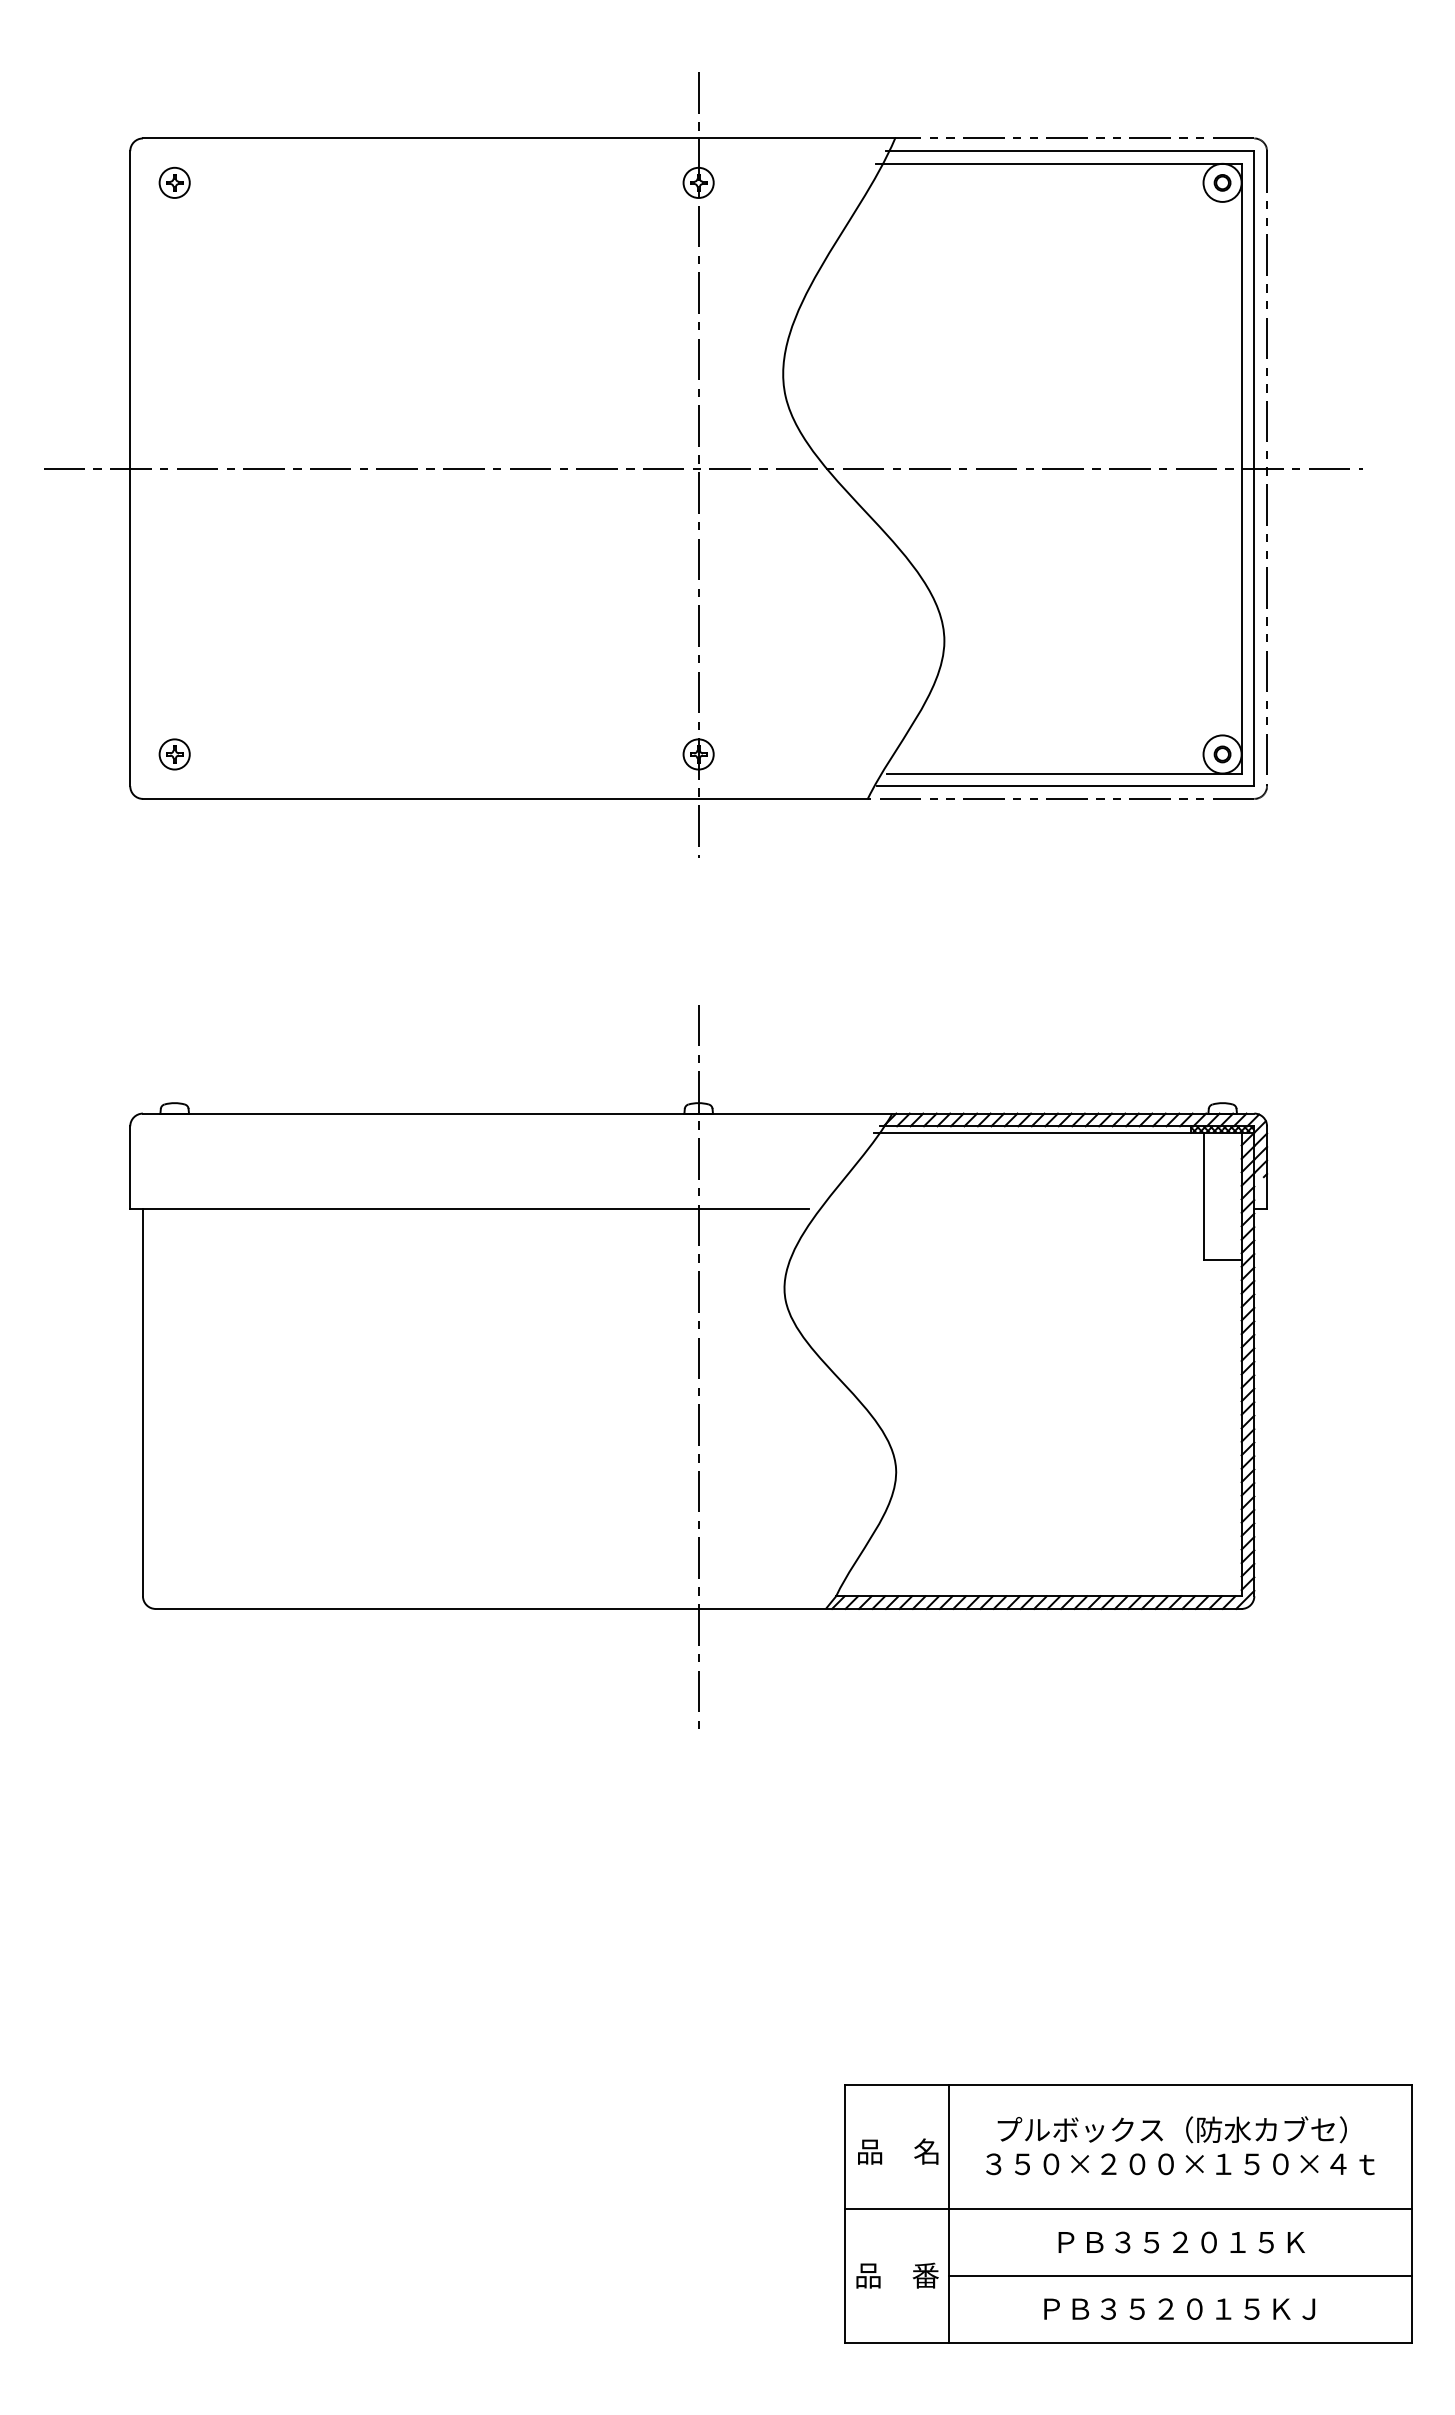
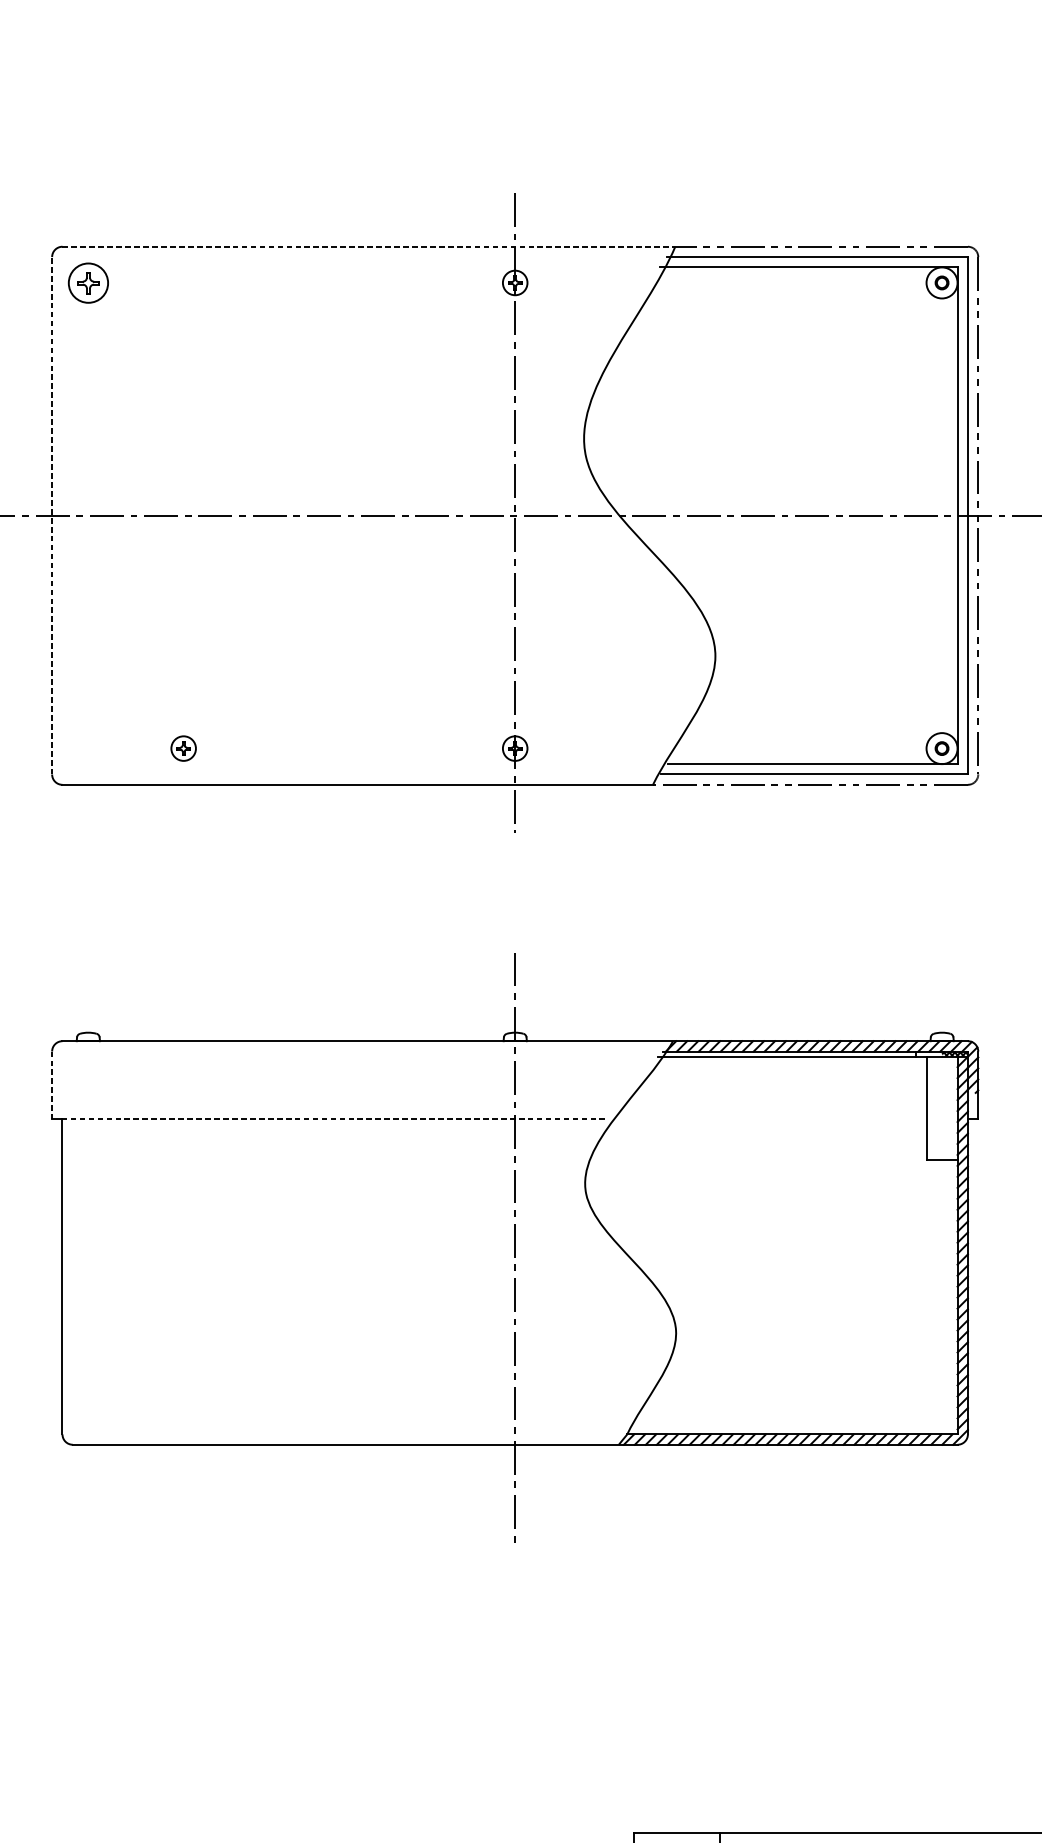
line: (519, 138) -> (369, 246), solid -> dashed
part: (174, 182) -> (88, 282), size x1.6
line: (130, 468) -> (52, 515), solid -> dashed
part: (174, 754) -> (183, 748), moved
hatch: (1206, 1129) -> (928, 1054), removed
line: (130, 1168) -> (52, 1085), solid -> dashed
line: (475, 1208) -> (333, 1118), solid -> dashed

